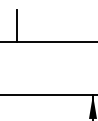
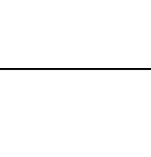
line: (17, 26) -> (7, 41), removed

